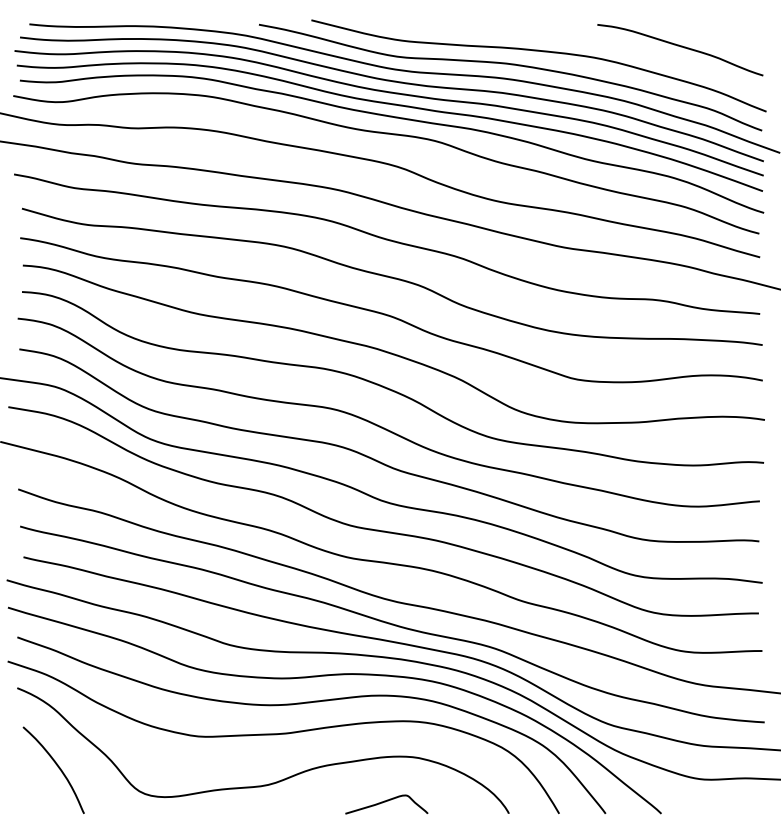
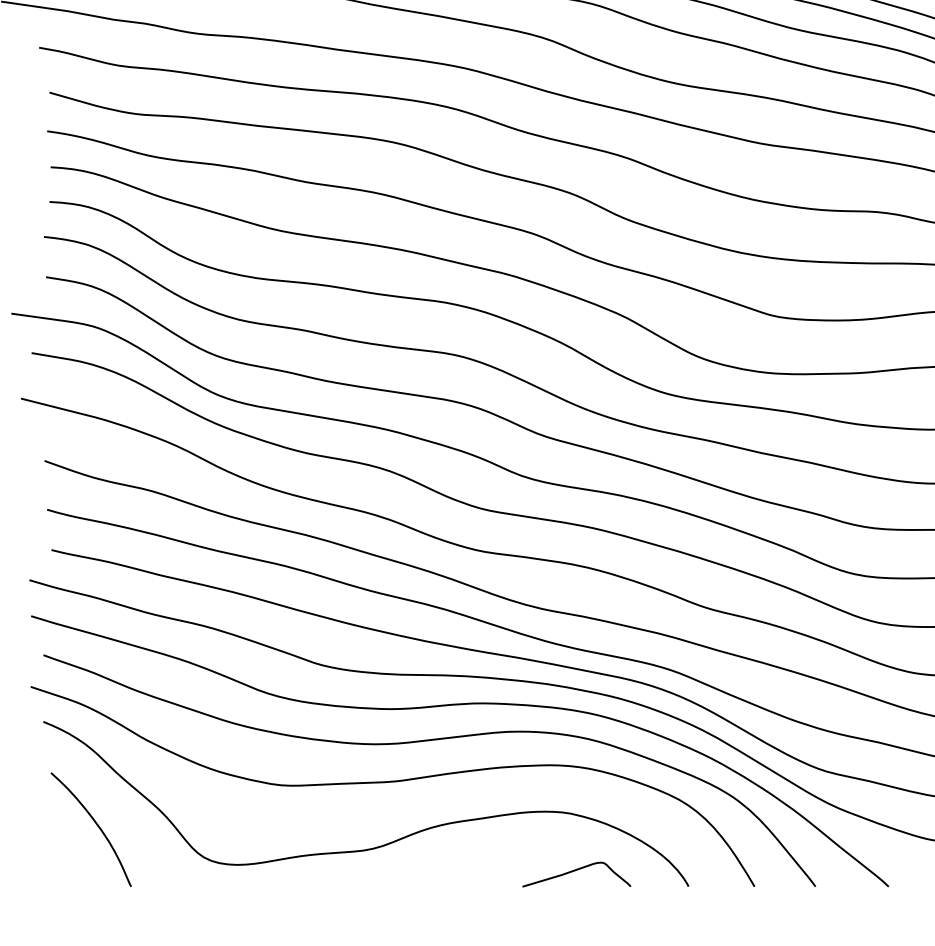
curve: (385, 802) -> (575, 871), moved

